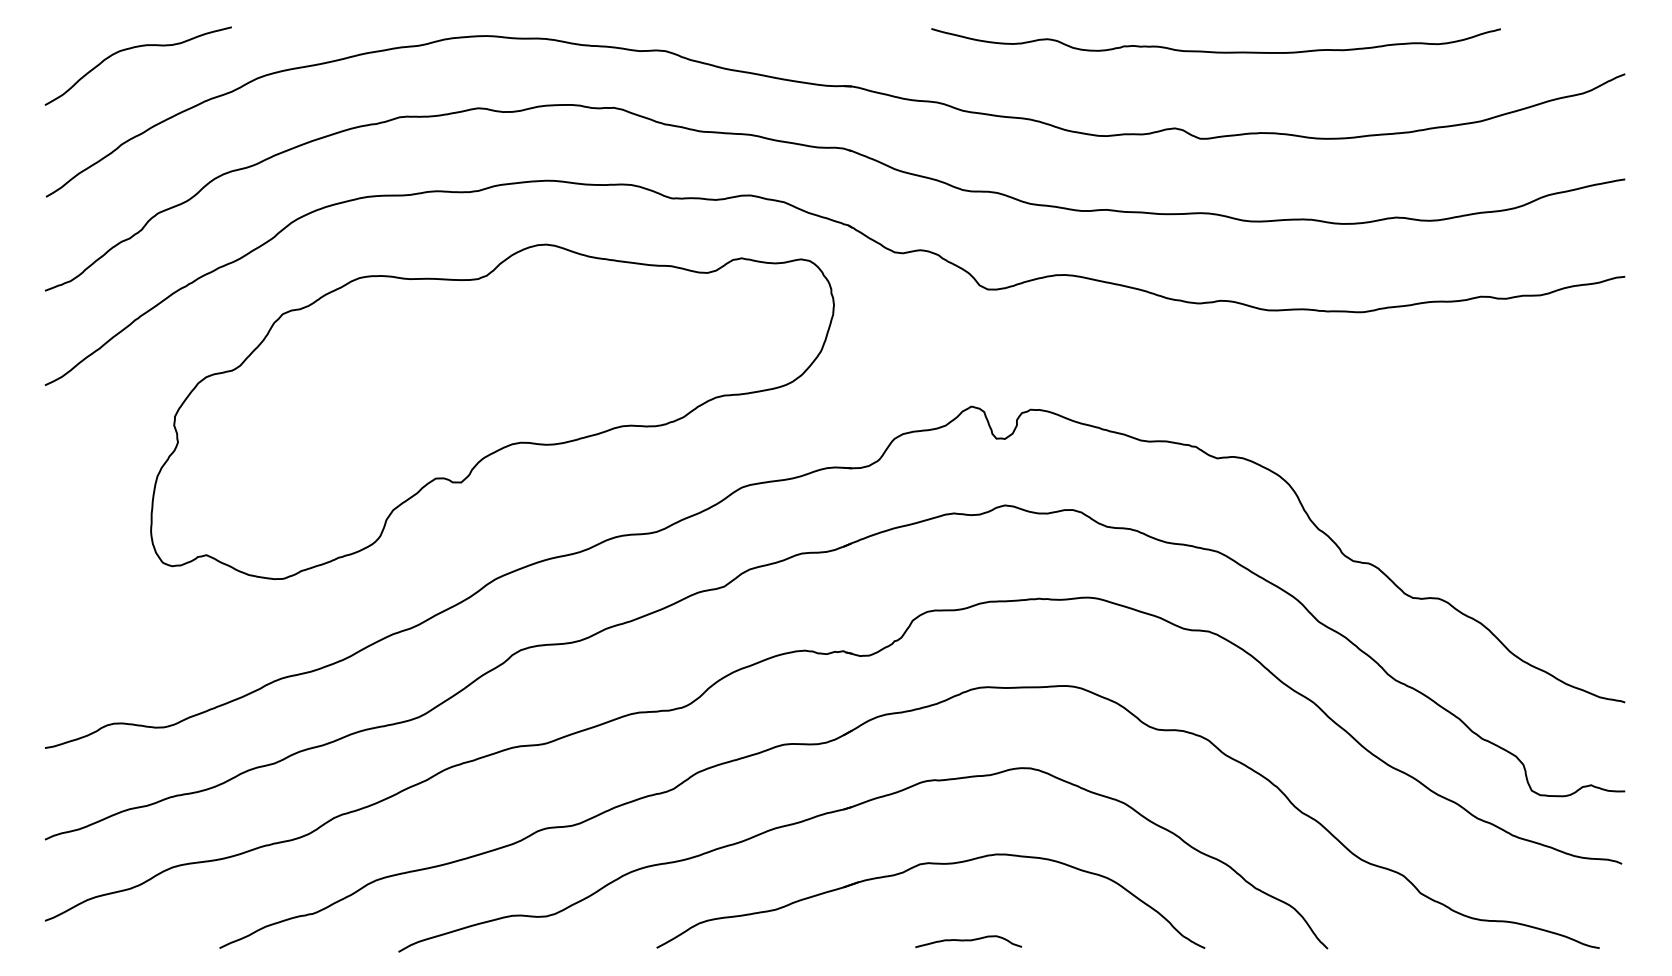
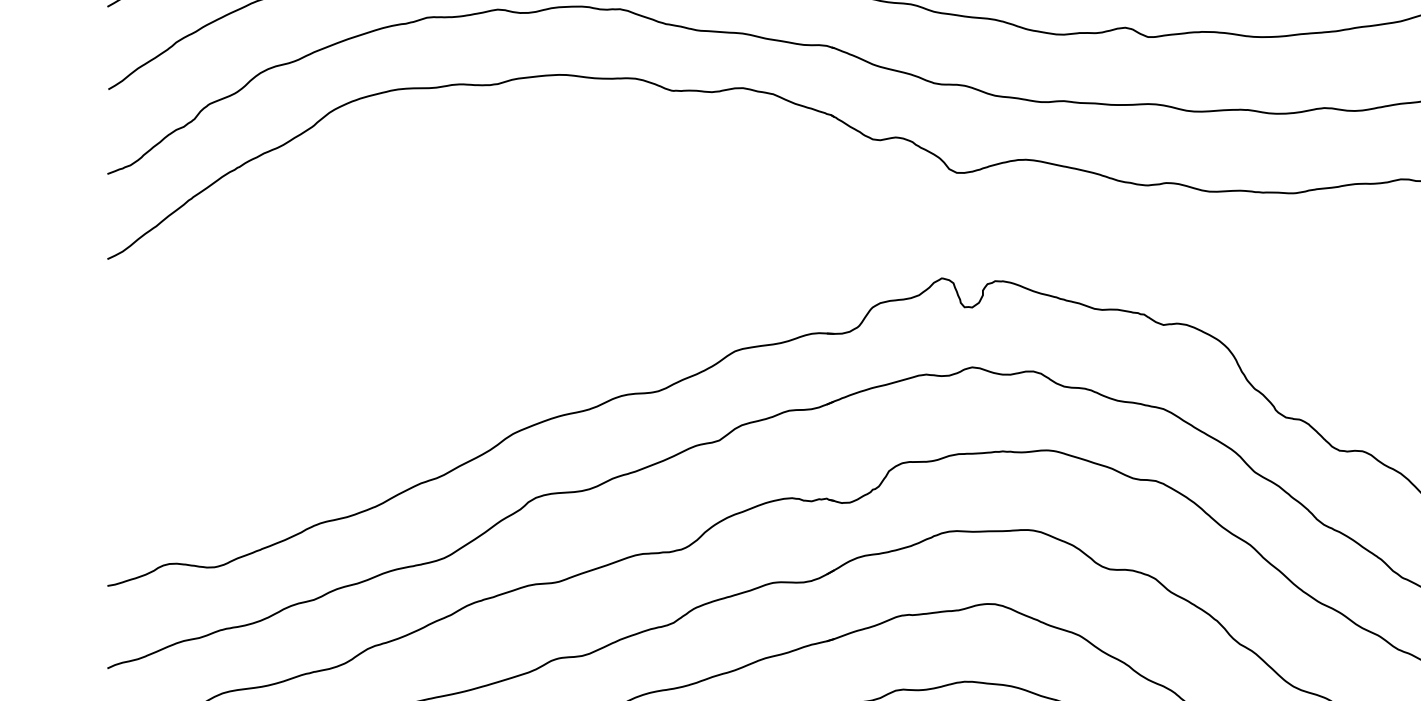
part: (492, 411) -> (510, 282), removed

